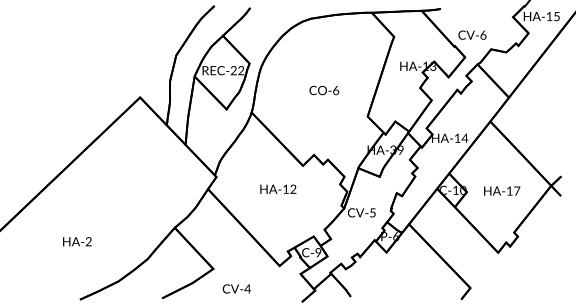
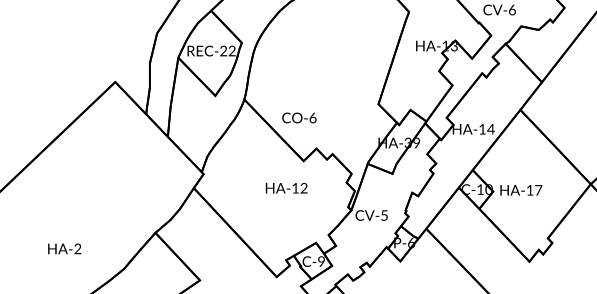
text: (324, 90) -> (299, 117), moved
text: (278, 188) -> (286, 187), moved
text: (502, 190) -> (521, 189), moved
text: (77, 241) -> (64, 248), moved

